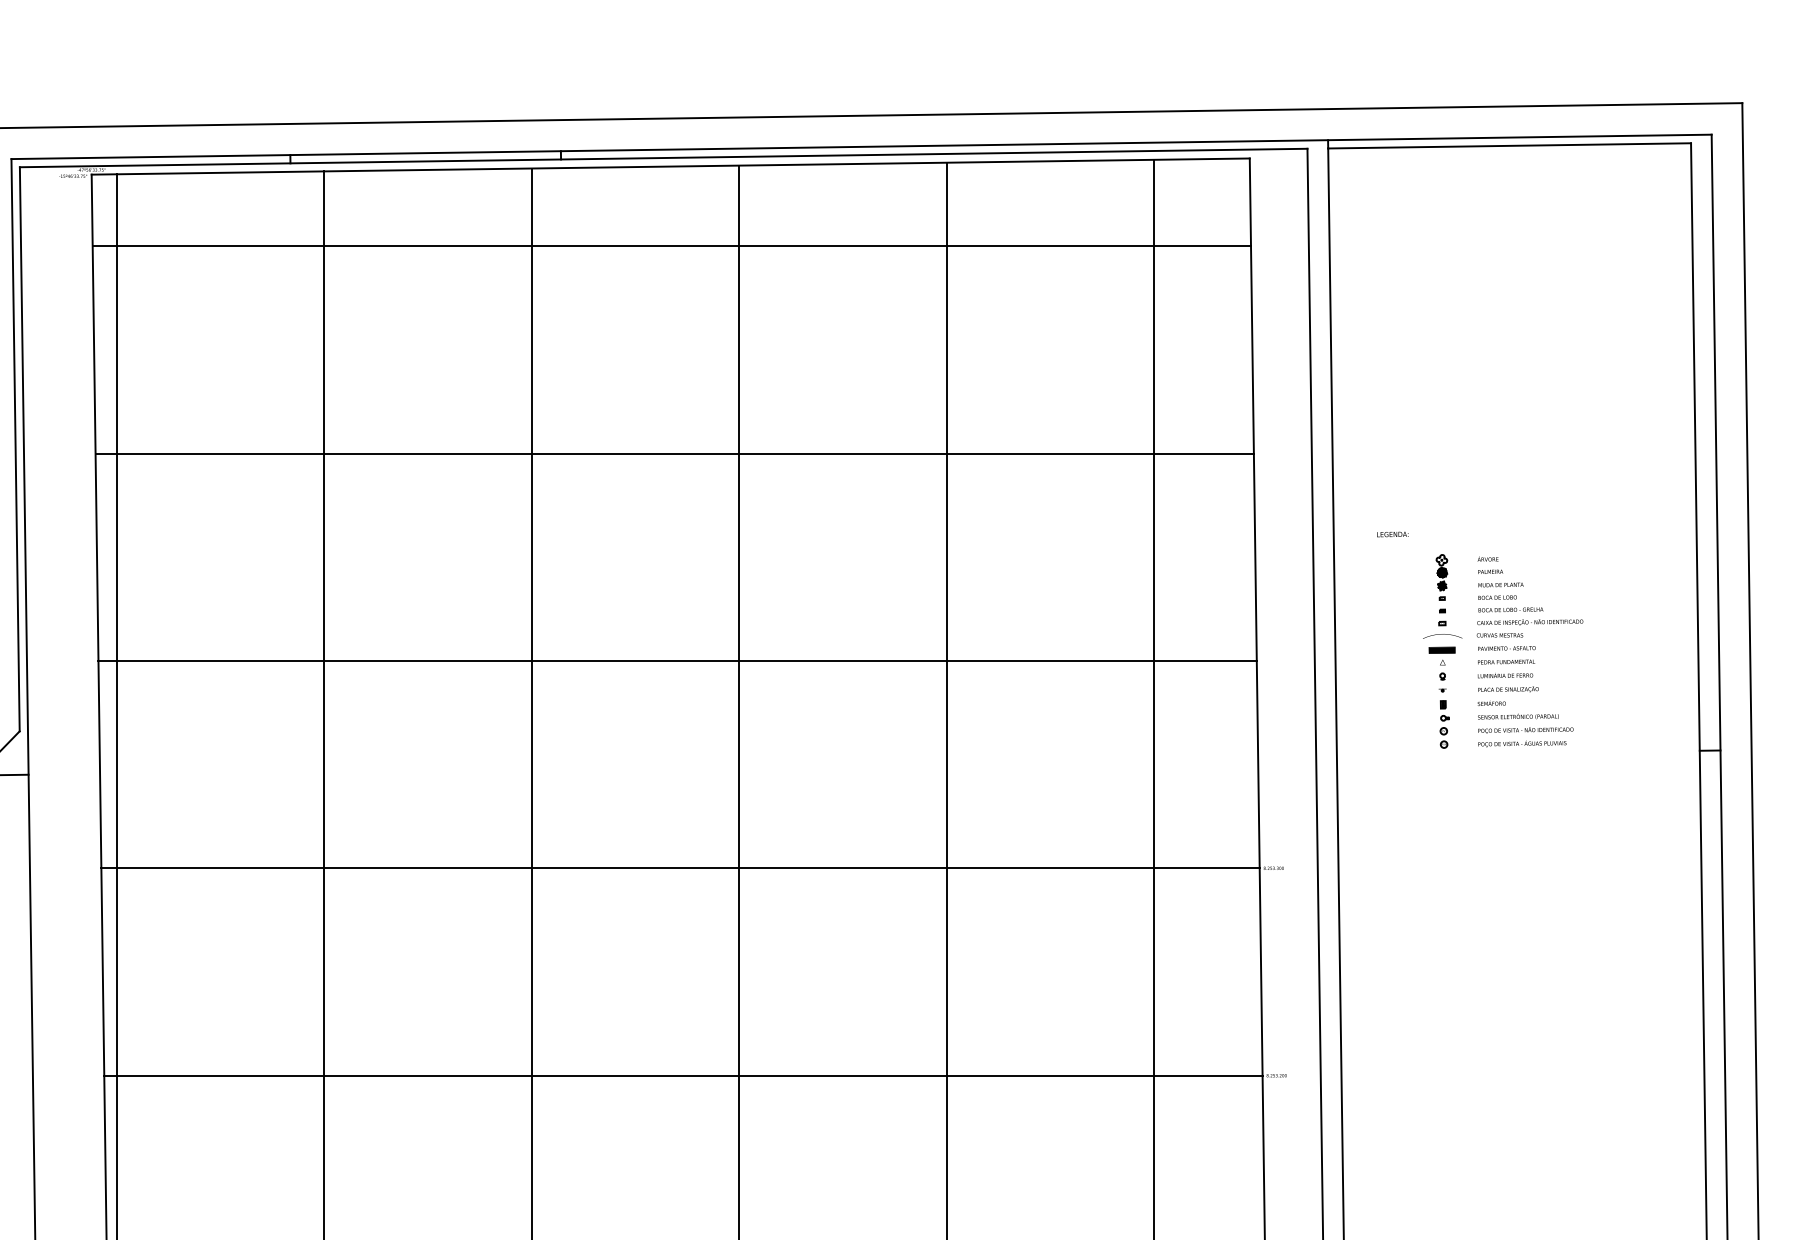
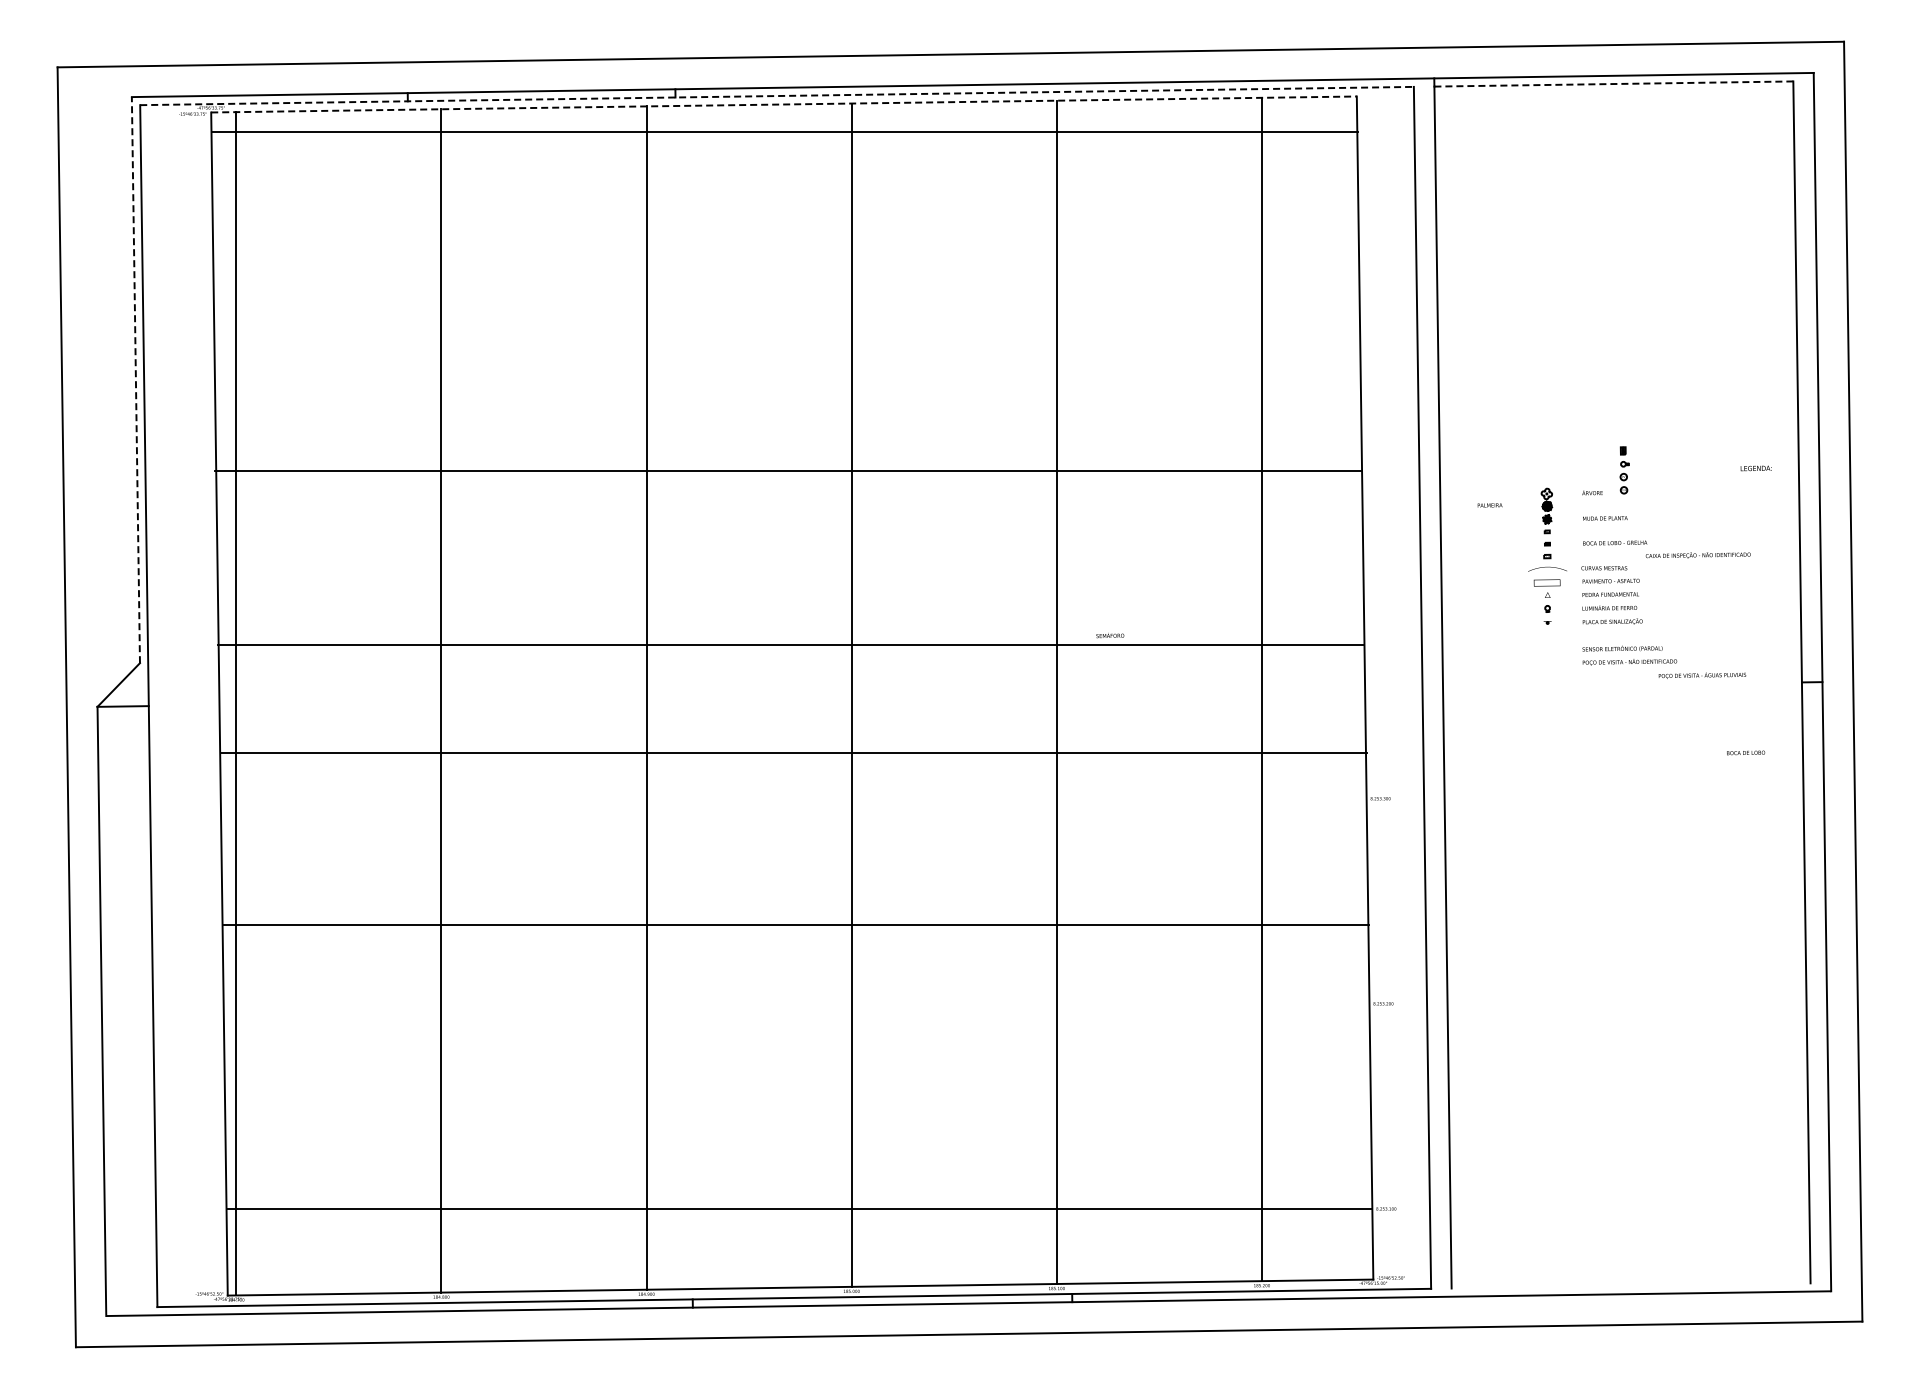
line: (1510, 146) -> (1614, 84), solid -> dashed
line: (664, 158) -> (777, 96), solid -> dashed
line: (671, 166) -> (784, 104), solid -> dashed
line: (672, 246) -> (785, 132), moved
line: (15, 444) -> (135, 379), solid -> dashed
line: (674, 453) -> (787, 471), moved
text: (1391, 534) -> (1755, 468), moved
text: (1490, 571) -> (1489, 505), moved
text: (1498, 597) -> (1746, 752), moved
text: (1529, 622) -> (1697, 555), moved
fill: (1441, 649) -> (1546, 582), removed
line: (677, 660) -> (790, 644), moved
text: (1492, 703) -> (1110, 635), moved
part: (1444, 724) -> (1624, 470), moved
text: (1522, 743) -> (1702, 675), moved
line: (680, 868) -> (793, 752), moved
line: (683, 1075) -> (796, 924), moved

